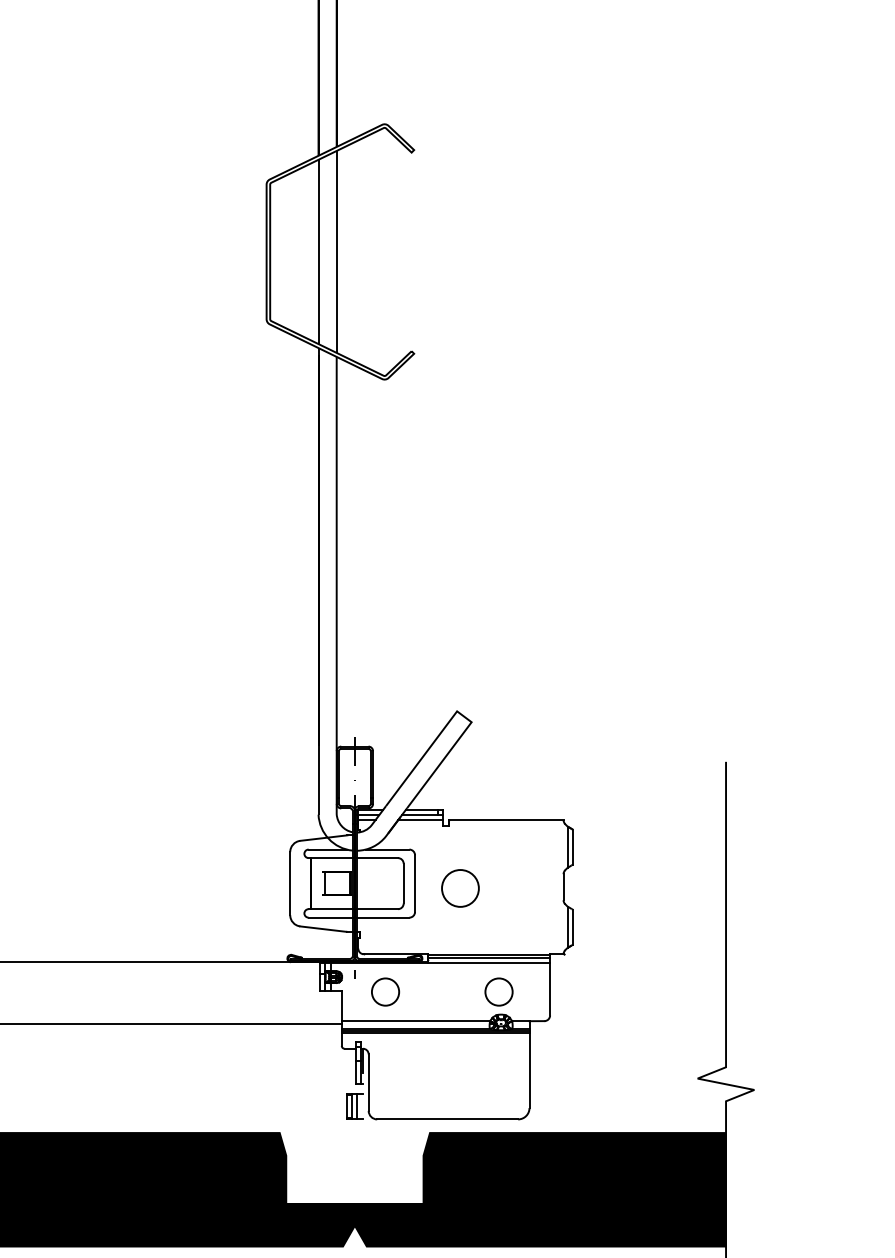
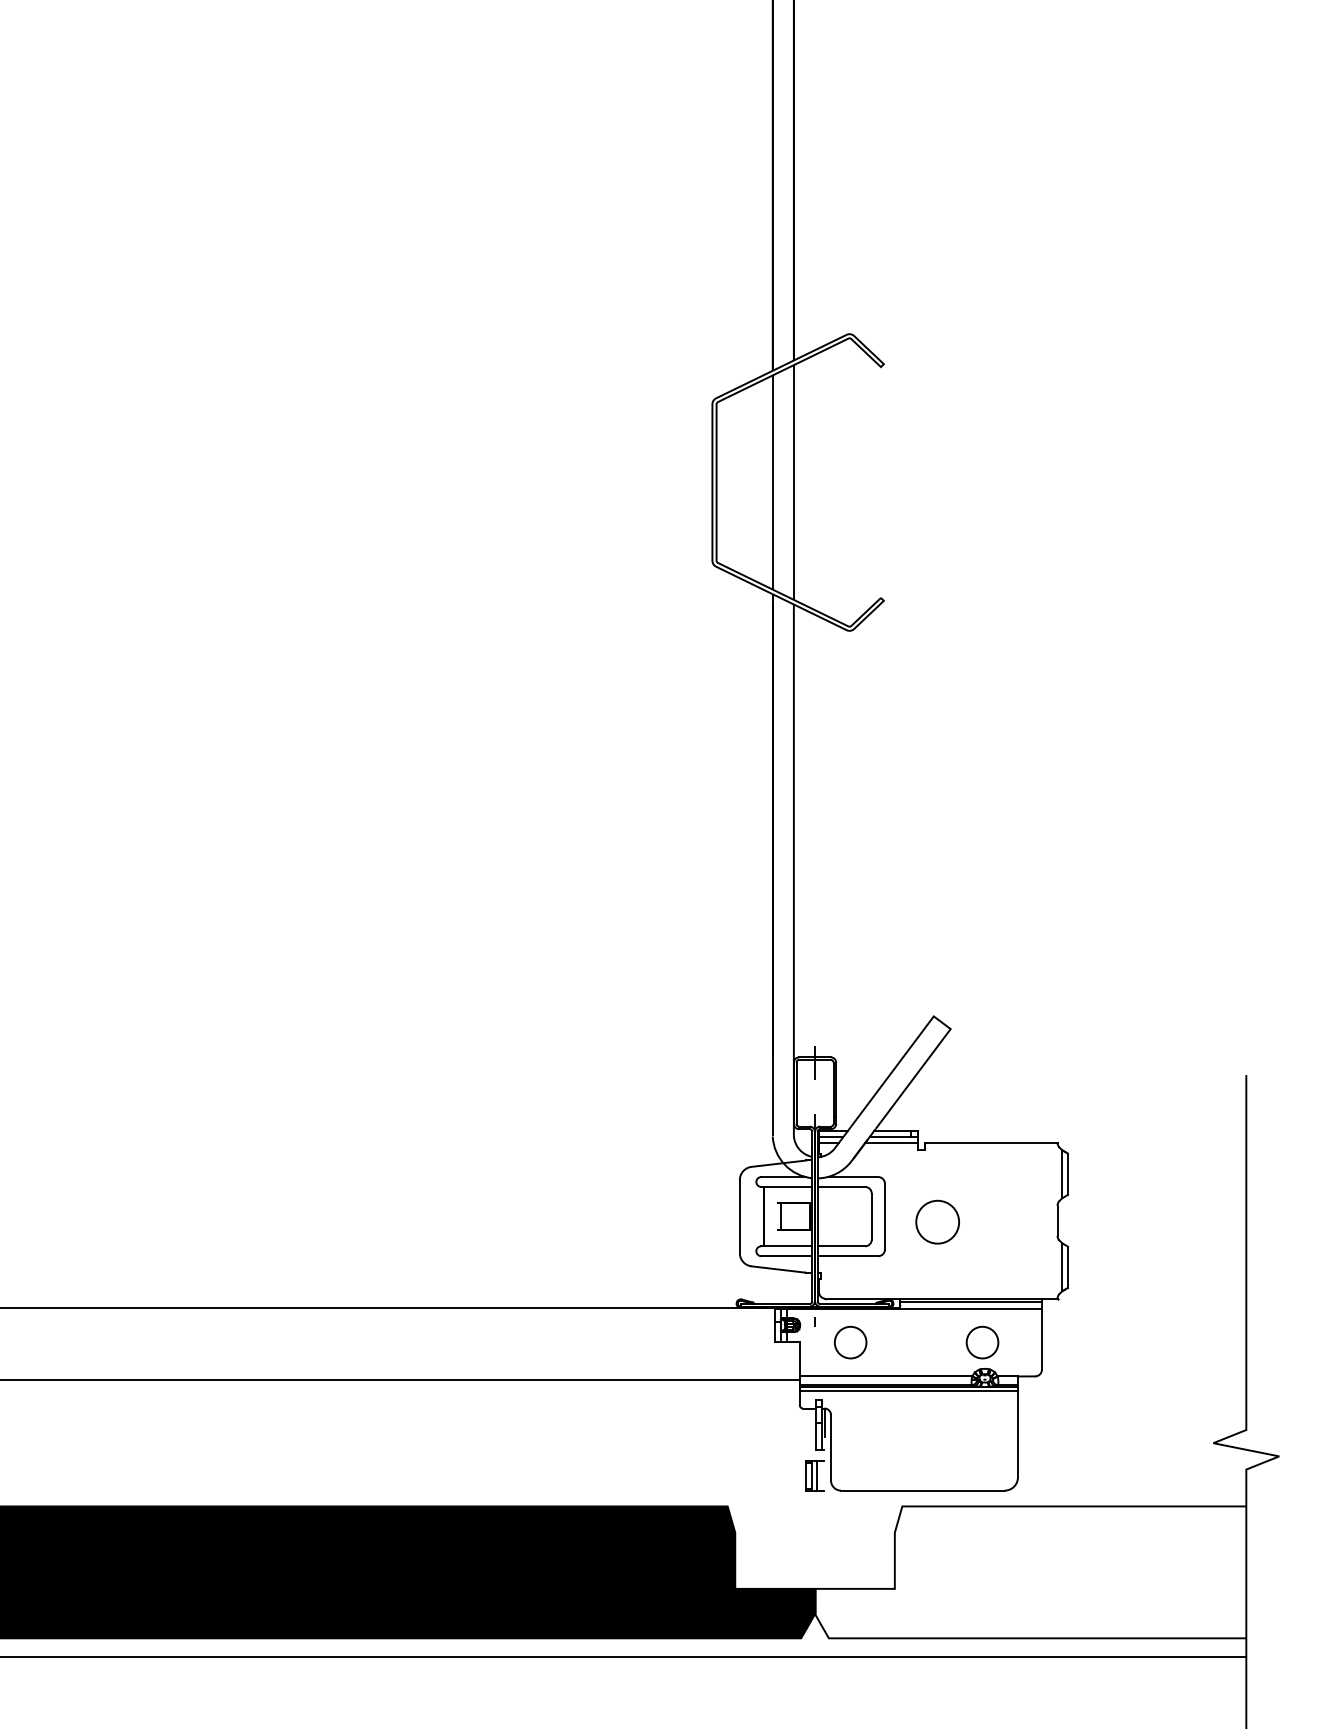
fill: (540, 1189) -> (1030, 1572), removed

